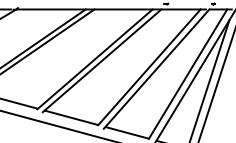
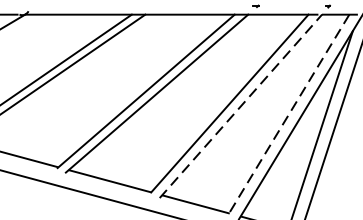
line: (156, 69) -> (240, 106), solid -> dashed
line: (188, 74) -> (289, 114), solid -> dashed

